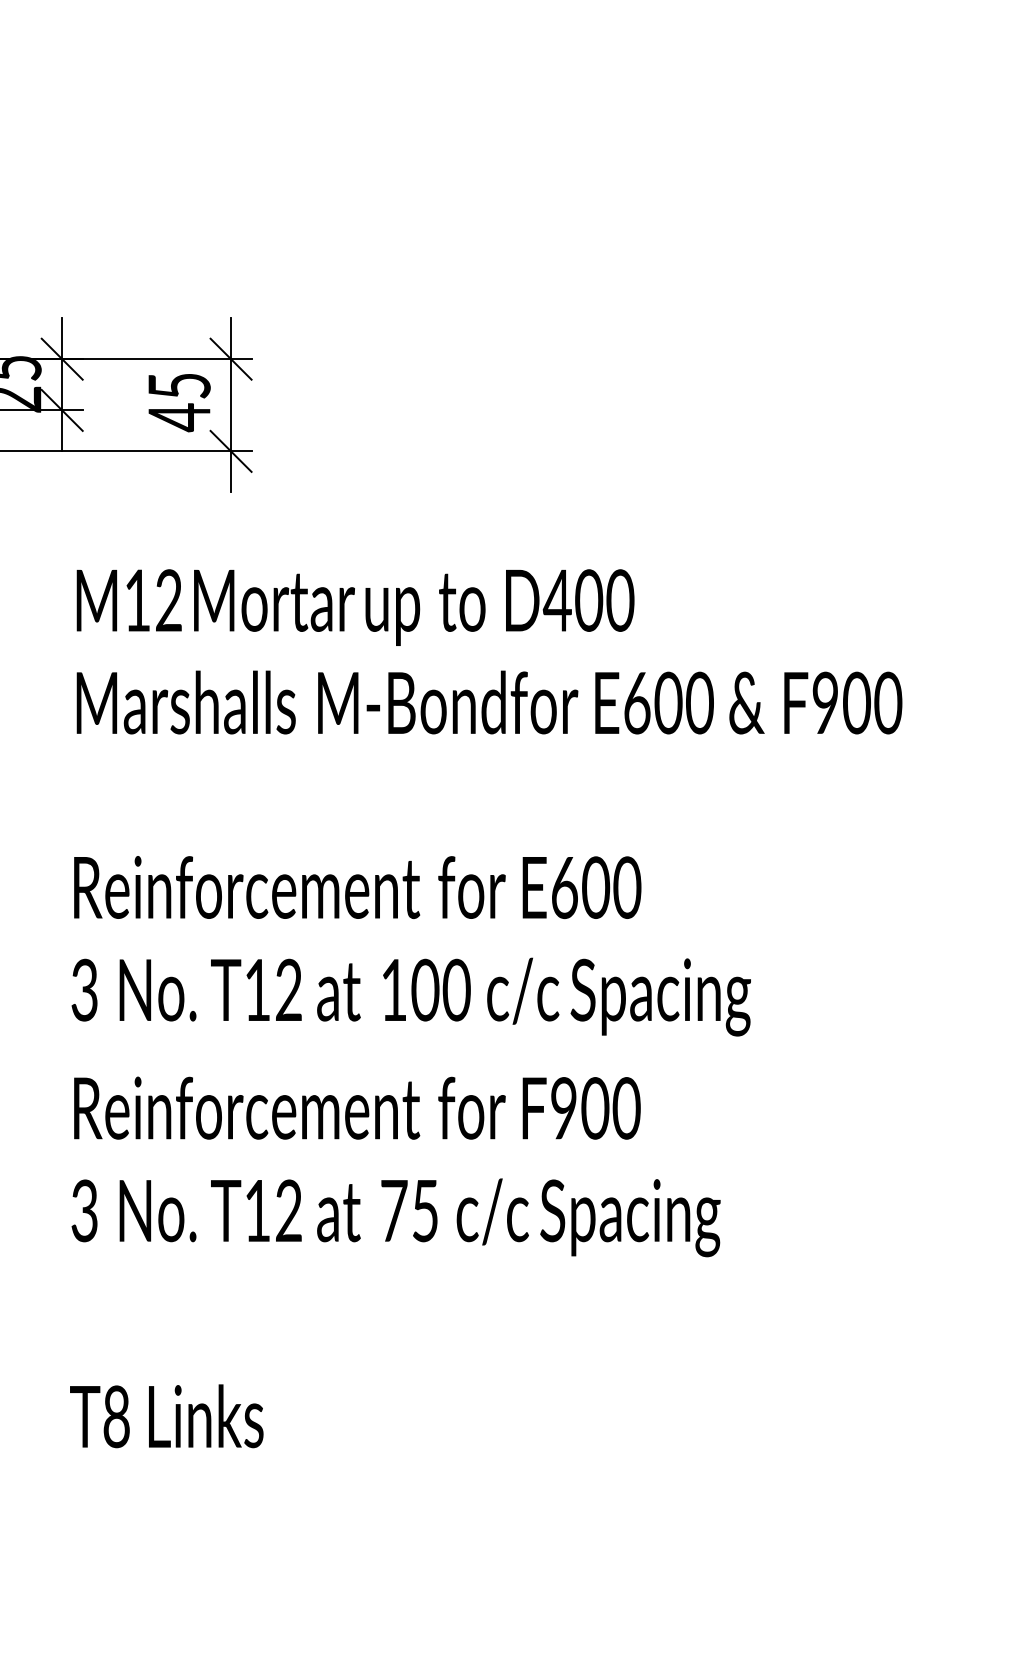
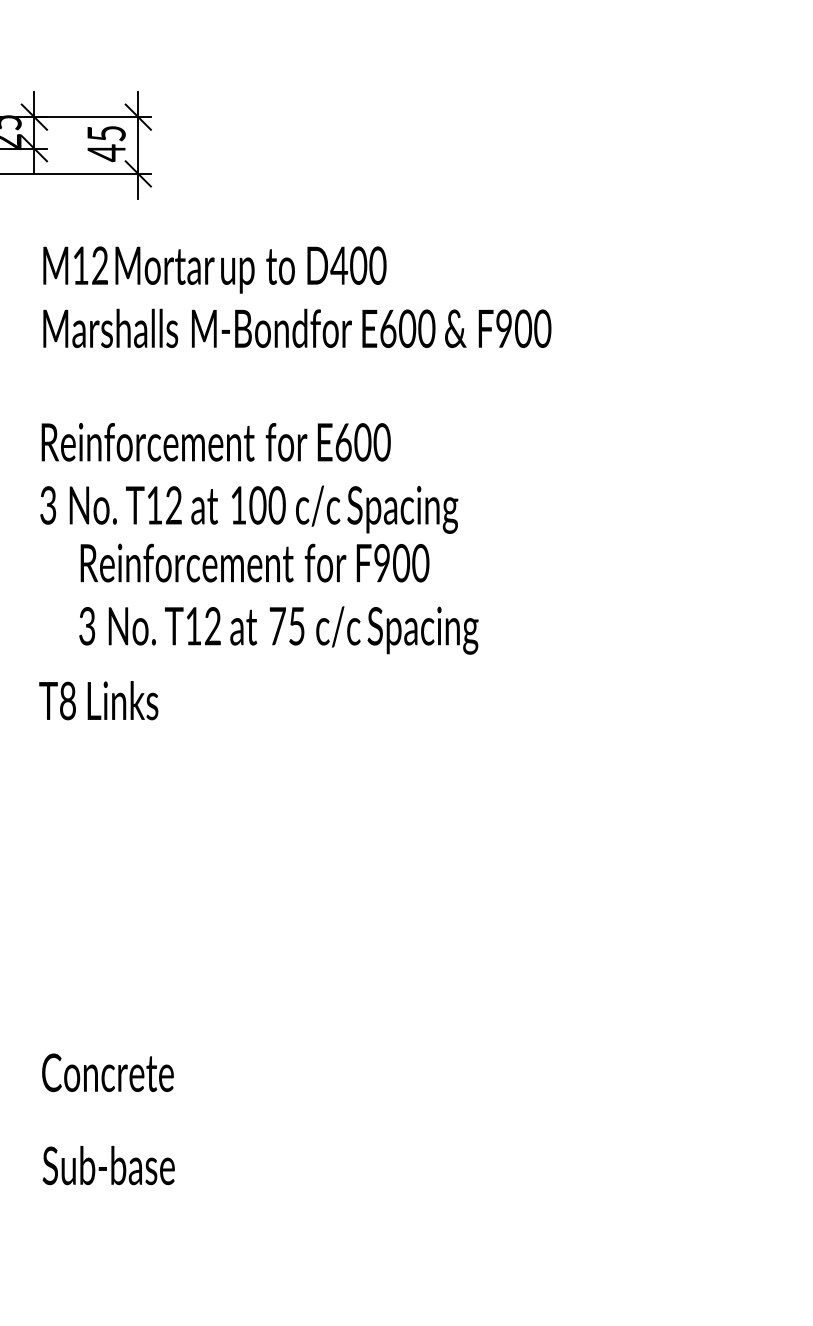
text: (395, 1165) -> (278, 598), moved
text: (166, 1416) -> (98, 700), moved

